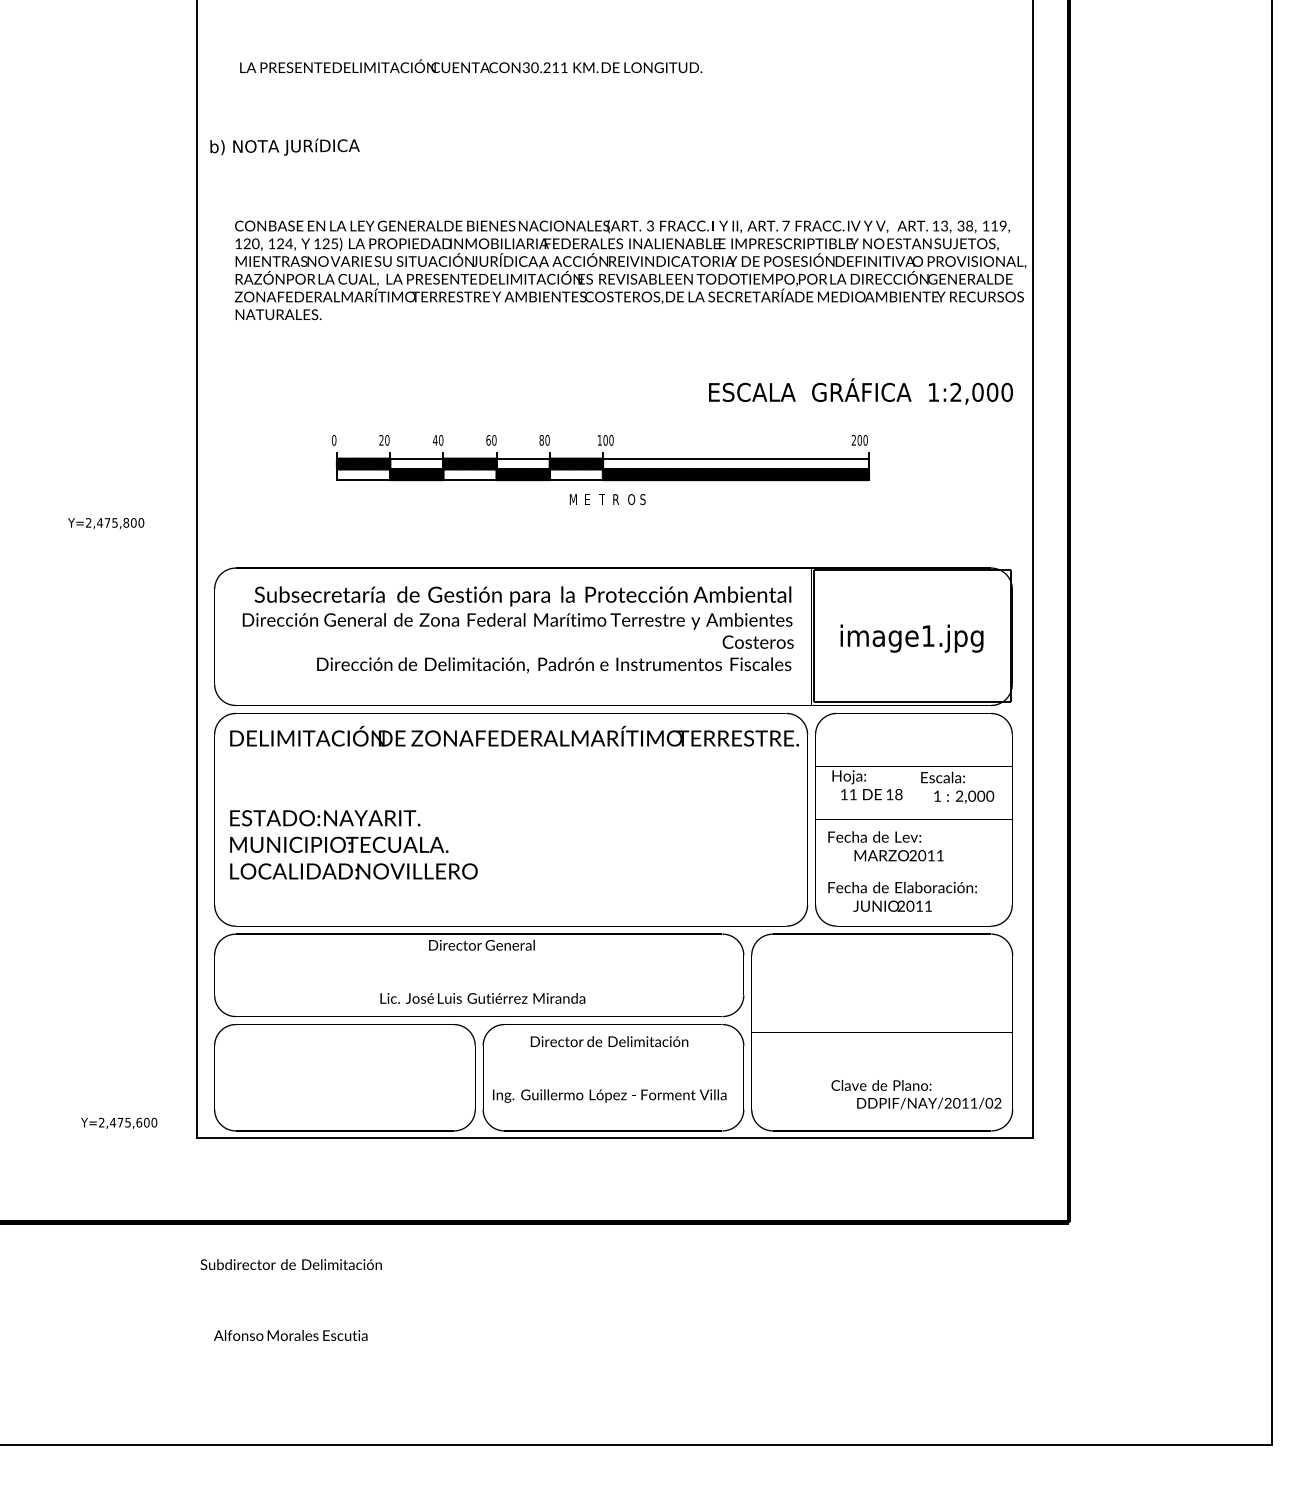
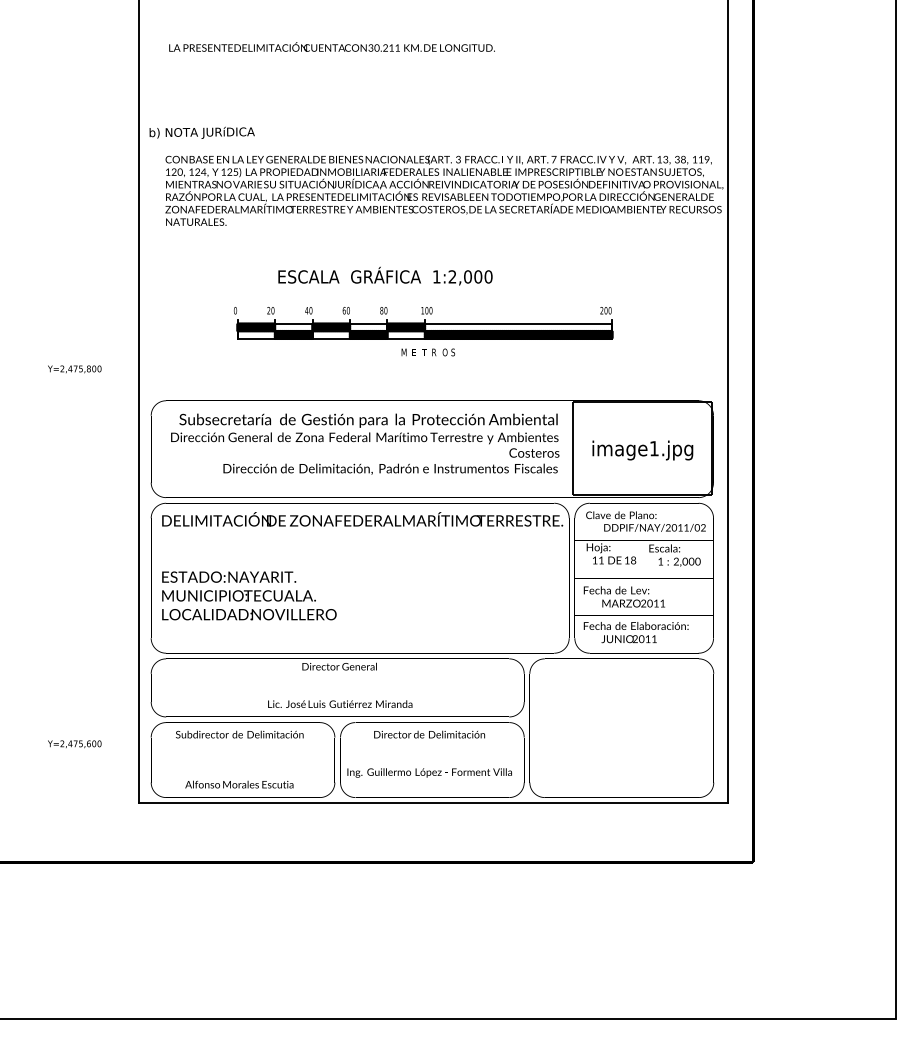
text: (284, 146) -> (201, 132), moved
text: (860, 391) -> (385, 276), moved
text: (916, 1094) -> (646, 521), moved
text: (119, 1122) -> (74, 743), moved
text: (290, 1299) -> (239, 759), moved

